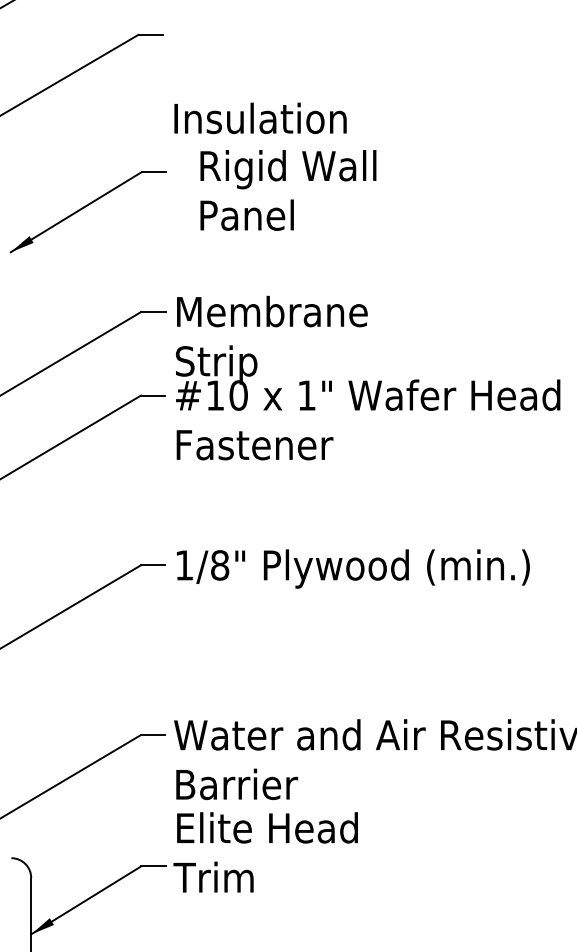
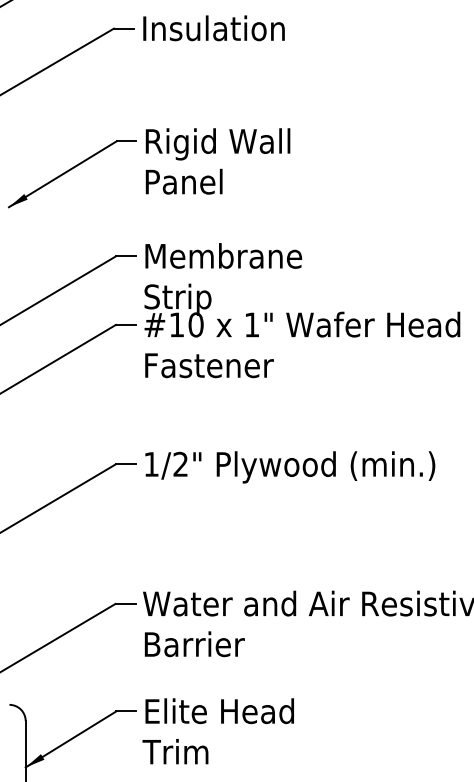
text: (260, 118) -> (214, 28), moved
text: (288, 190) -> (218, 161), moved
text: (220, 565) -> (181, 464), 1/8" -> 1/2"
text: (265, 852) -> (218, 731), moved

